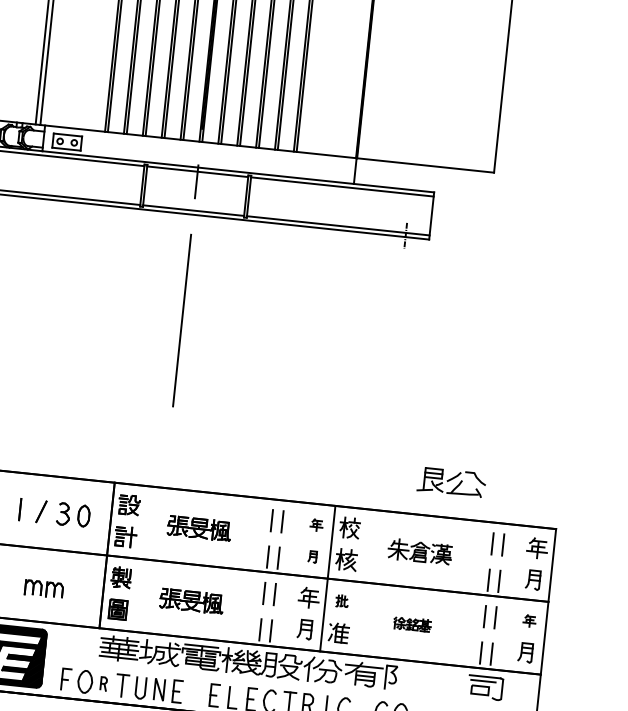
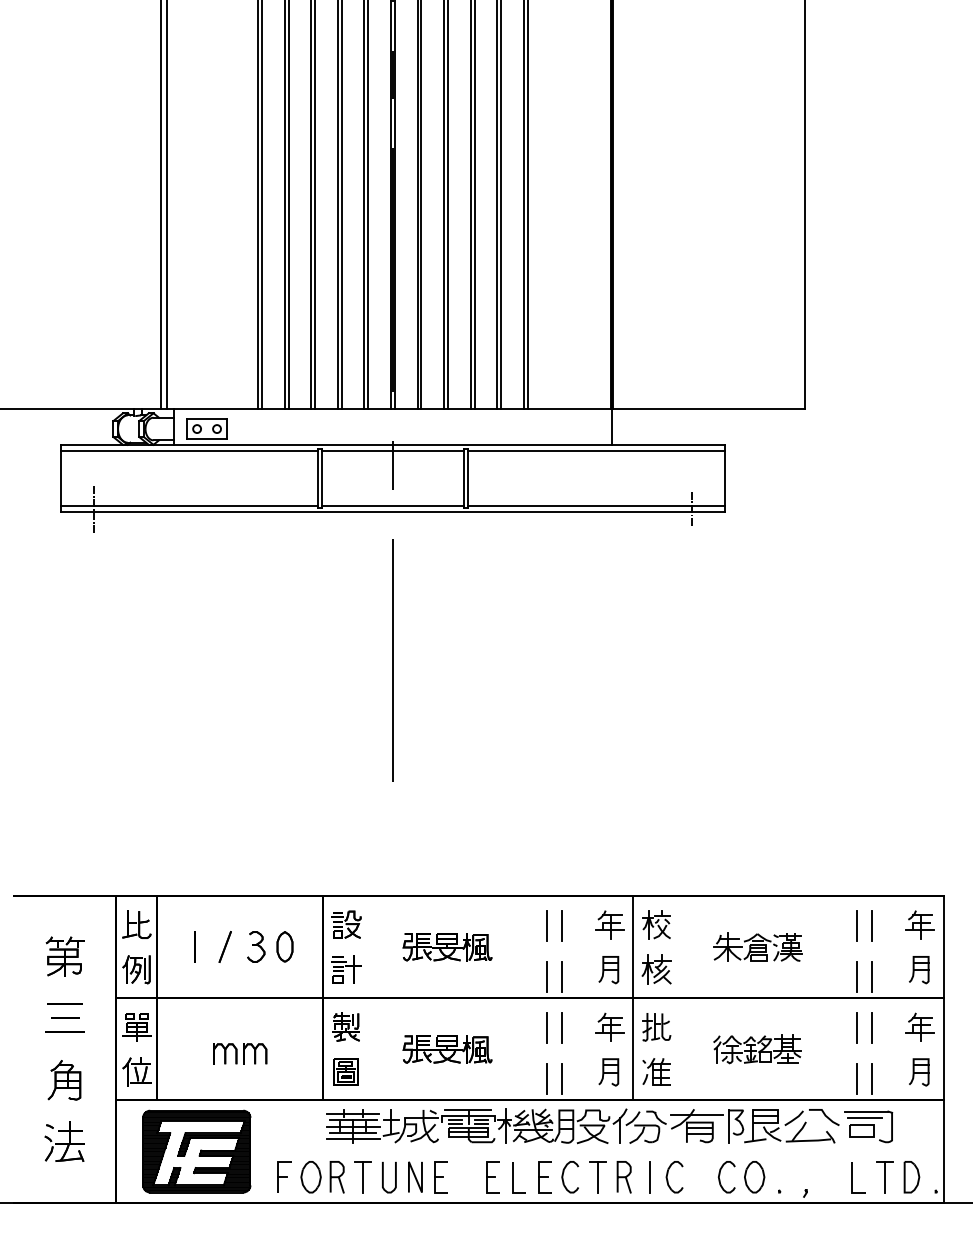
part: (451, 482) -> (791, 1126), moved
part: (316, 524) -> (609, 924), size x1.67
part: (312, 557) -> (608, 970), size x1.67
part: (342, 601) -> (656, 1027), size x1.67
part: (529, 620) -> (919, 1026), size x1.67
part: (412, 624) -> (757, 1049), size x1.67
part: (103, 684) -> (336, 1177), size x1.67

